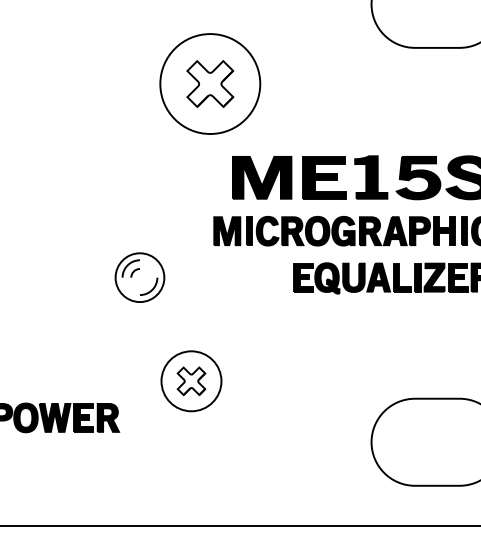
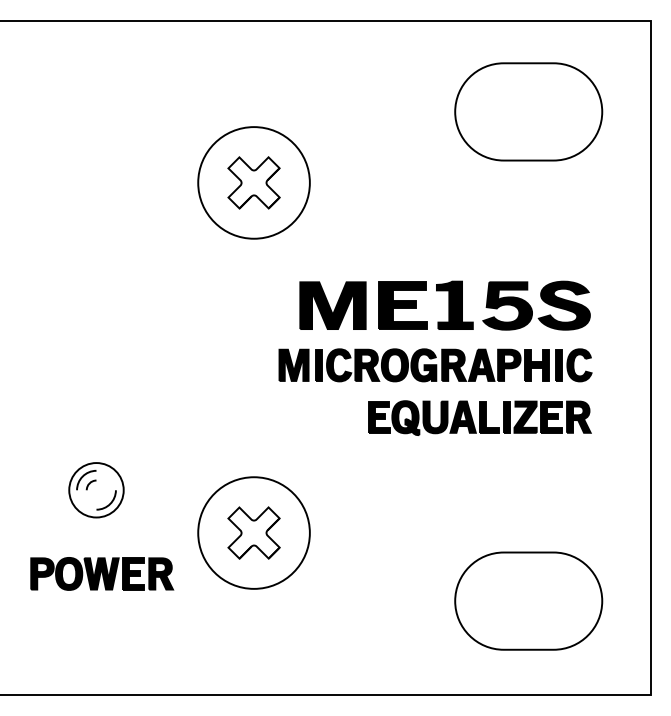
part: (209, 83) -> (253, 182), moved
part: (139, 277) -> (96, 490), moved
part: (191, 380) -> (253, 532), size x1.67

